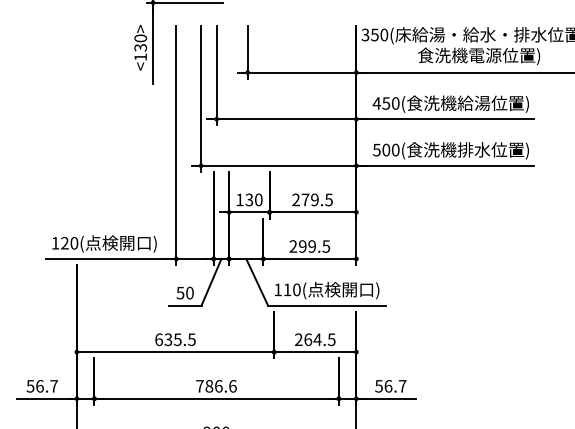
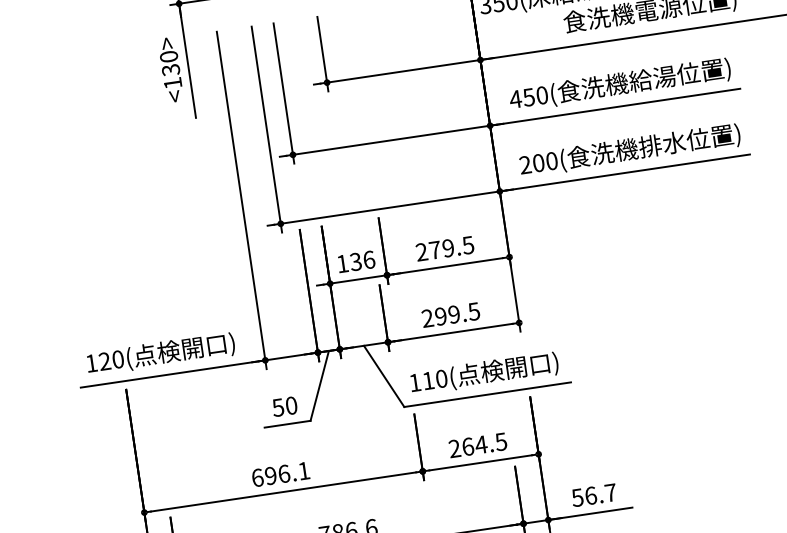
text: (376, 149) -> (524, 164), 500( -> 200(
text: (258, 199) -> (368, 259), 130 -> 136
text: (179, 339) -> (286, 473), 635.5 -> 696.1

